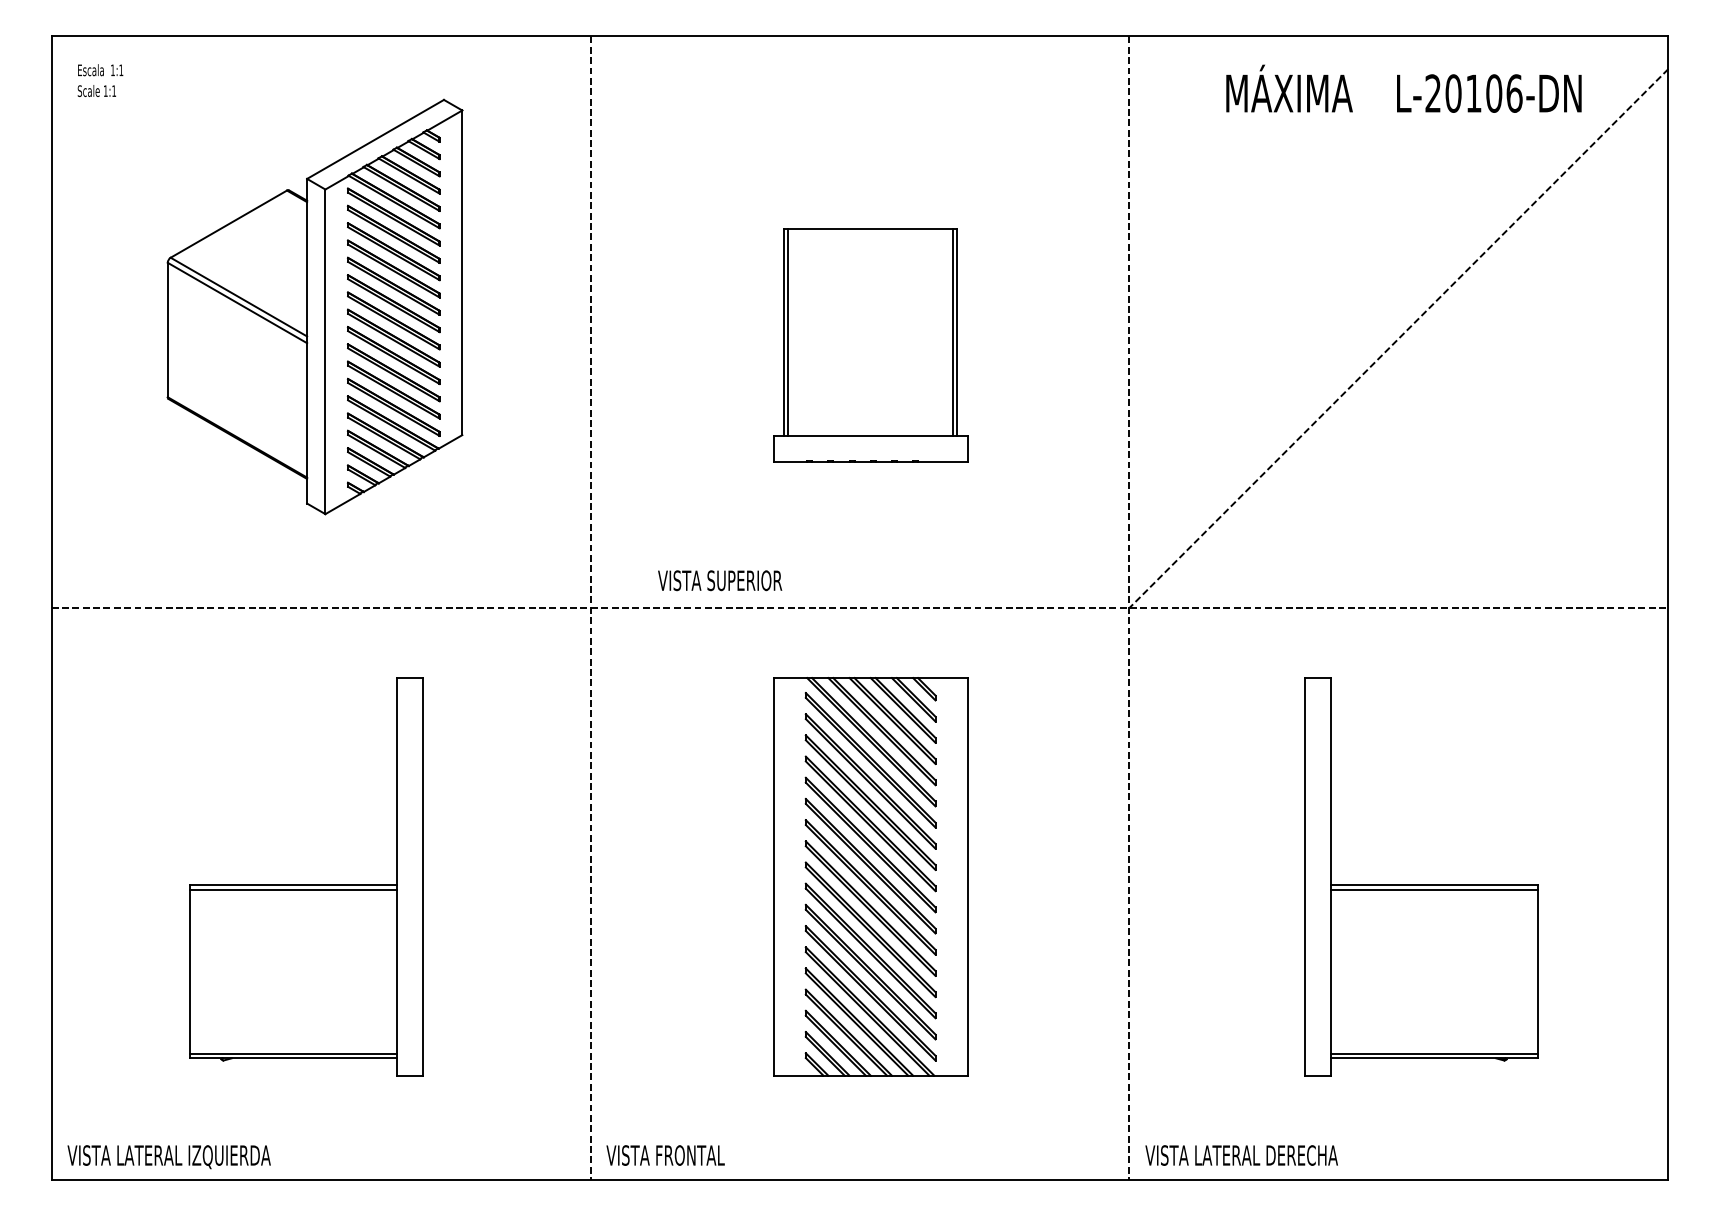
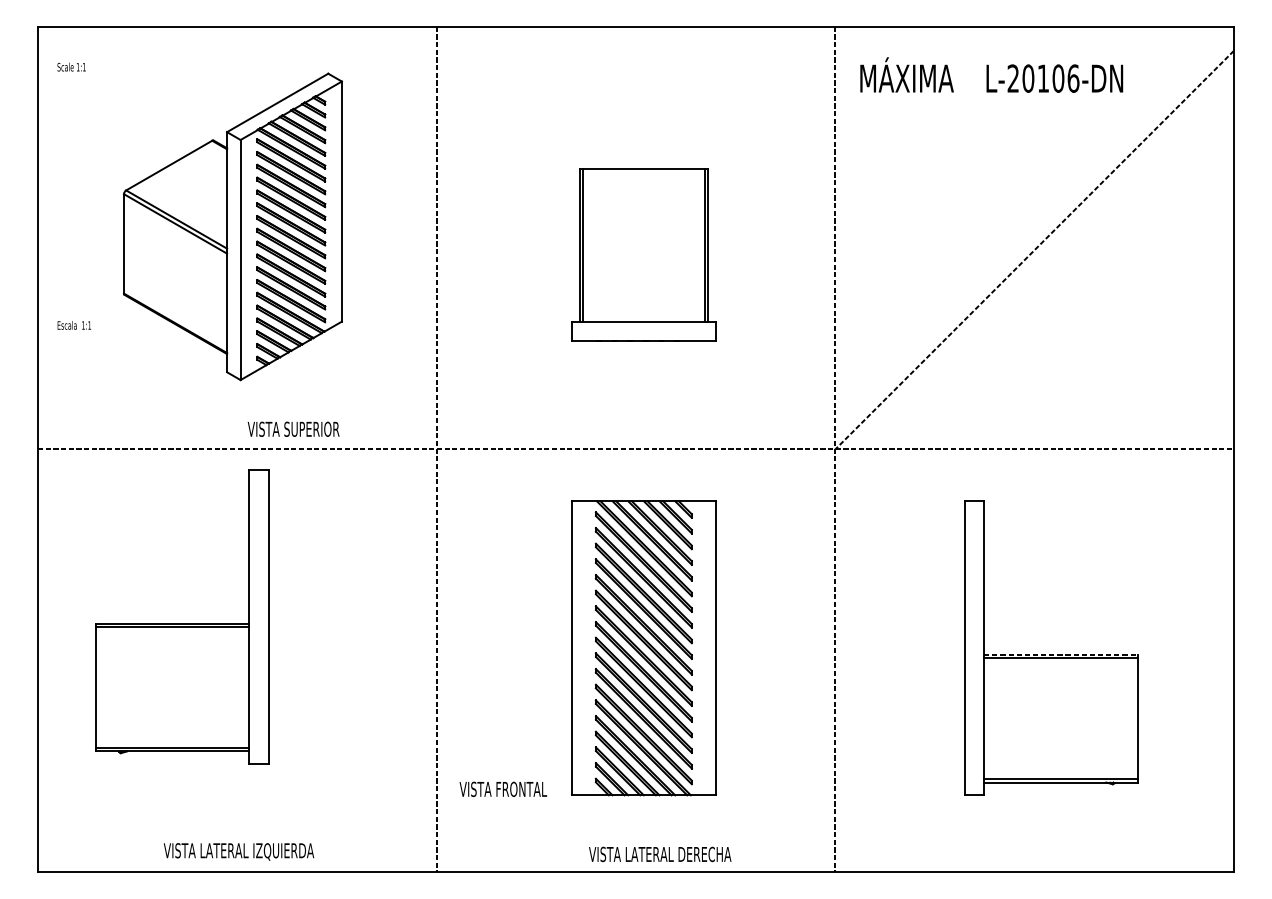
text: (100, 70) -> (74, 325), moved
text: (1403, 88) -> (991, 74), moved
text: (720, 580) -> (293, 429), moved
part: (306, 884) -> (182, 622), moved
line: (1434, 885) -> (1060, 654), solid -> dashed
text: (665, 1155) -> (503, 789), moved
text: (1241, 1155) -> (660, 854), moved
text: (168, 1157) -> (238, 852), moved

